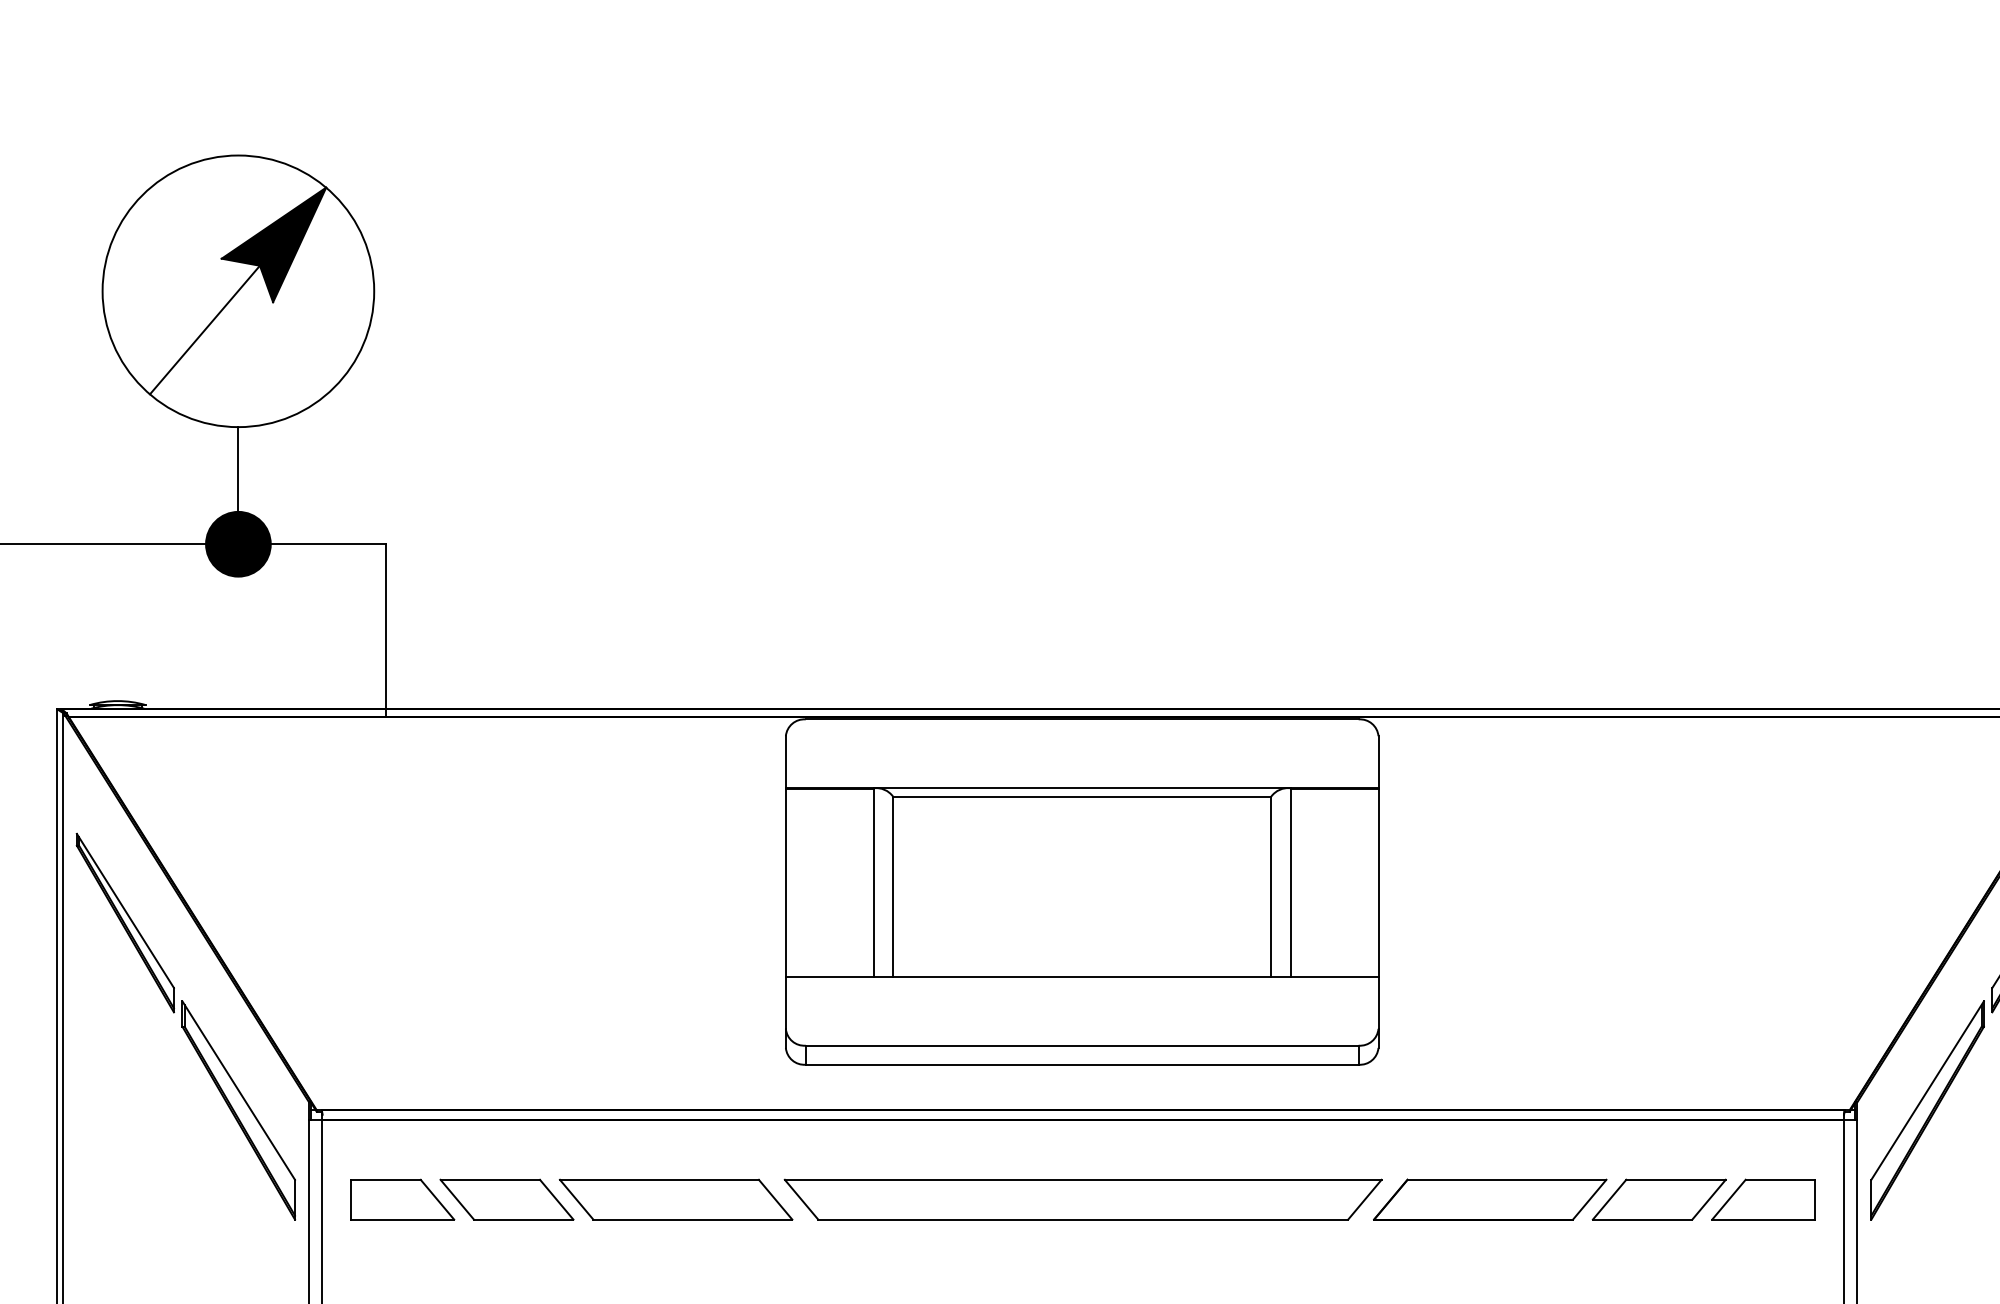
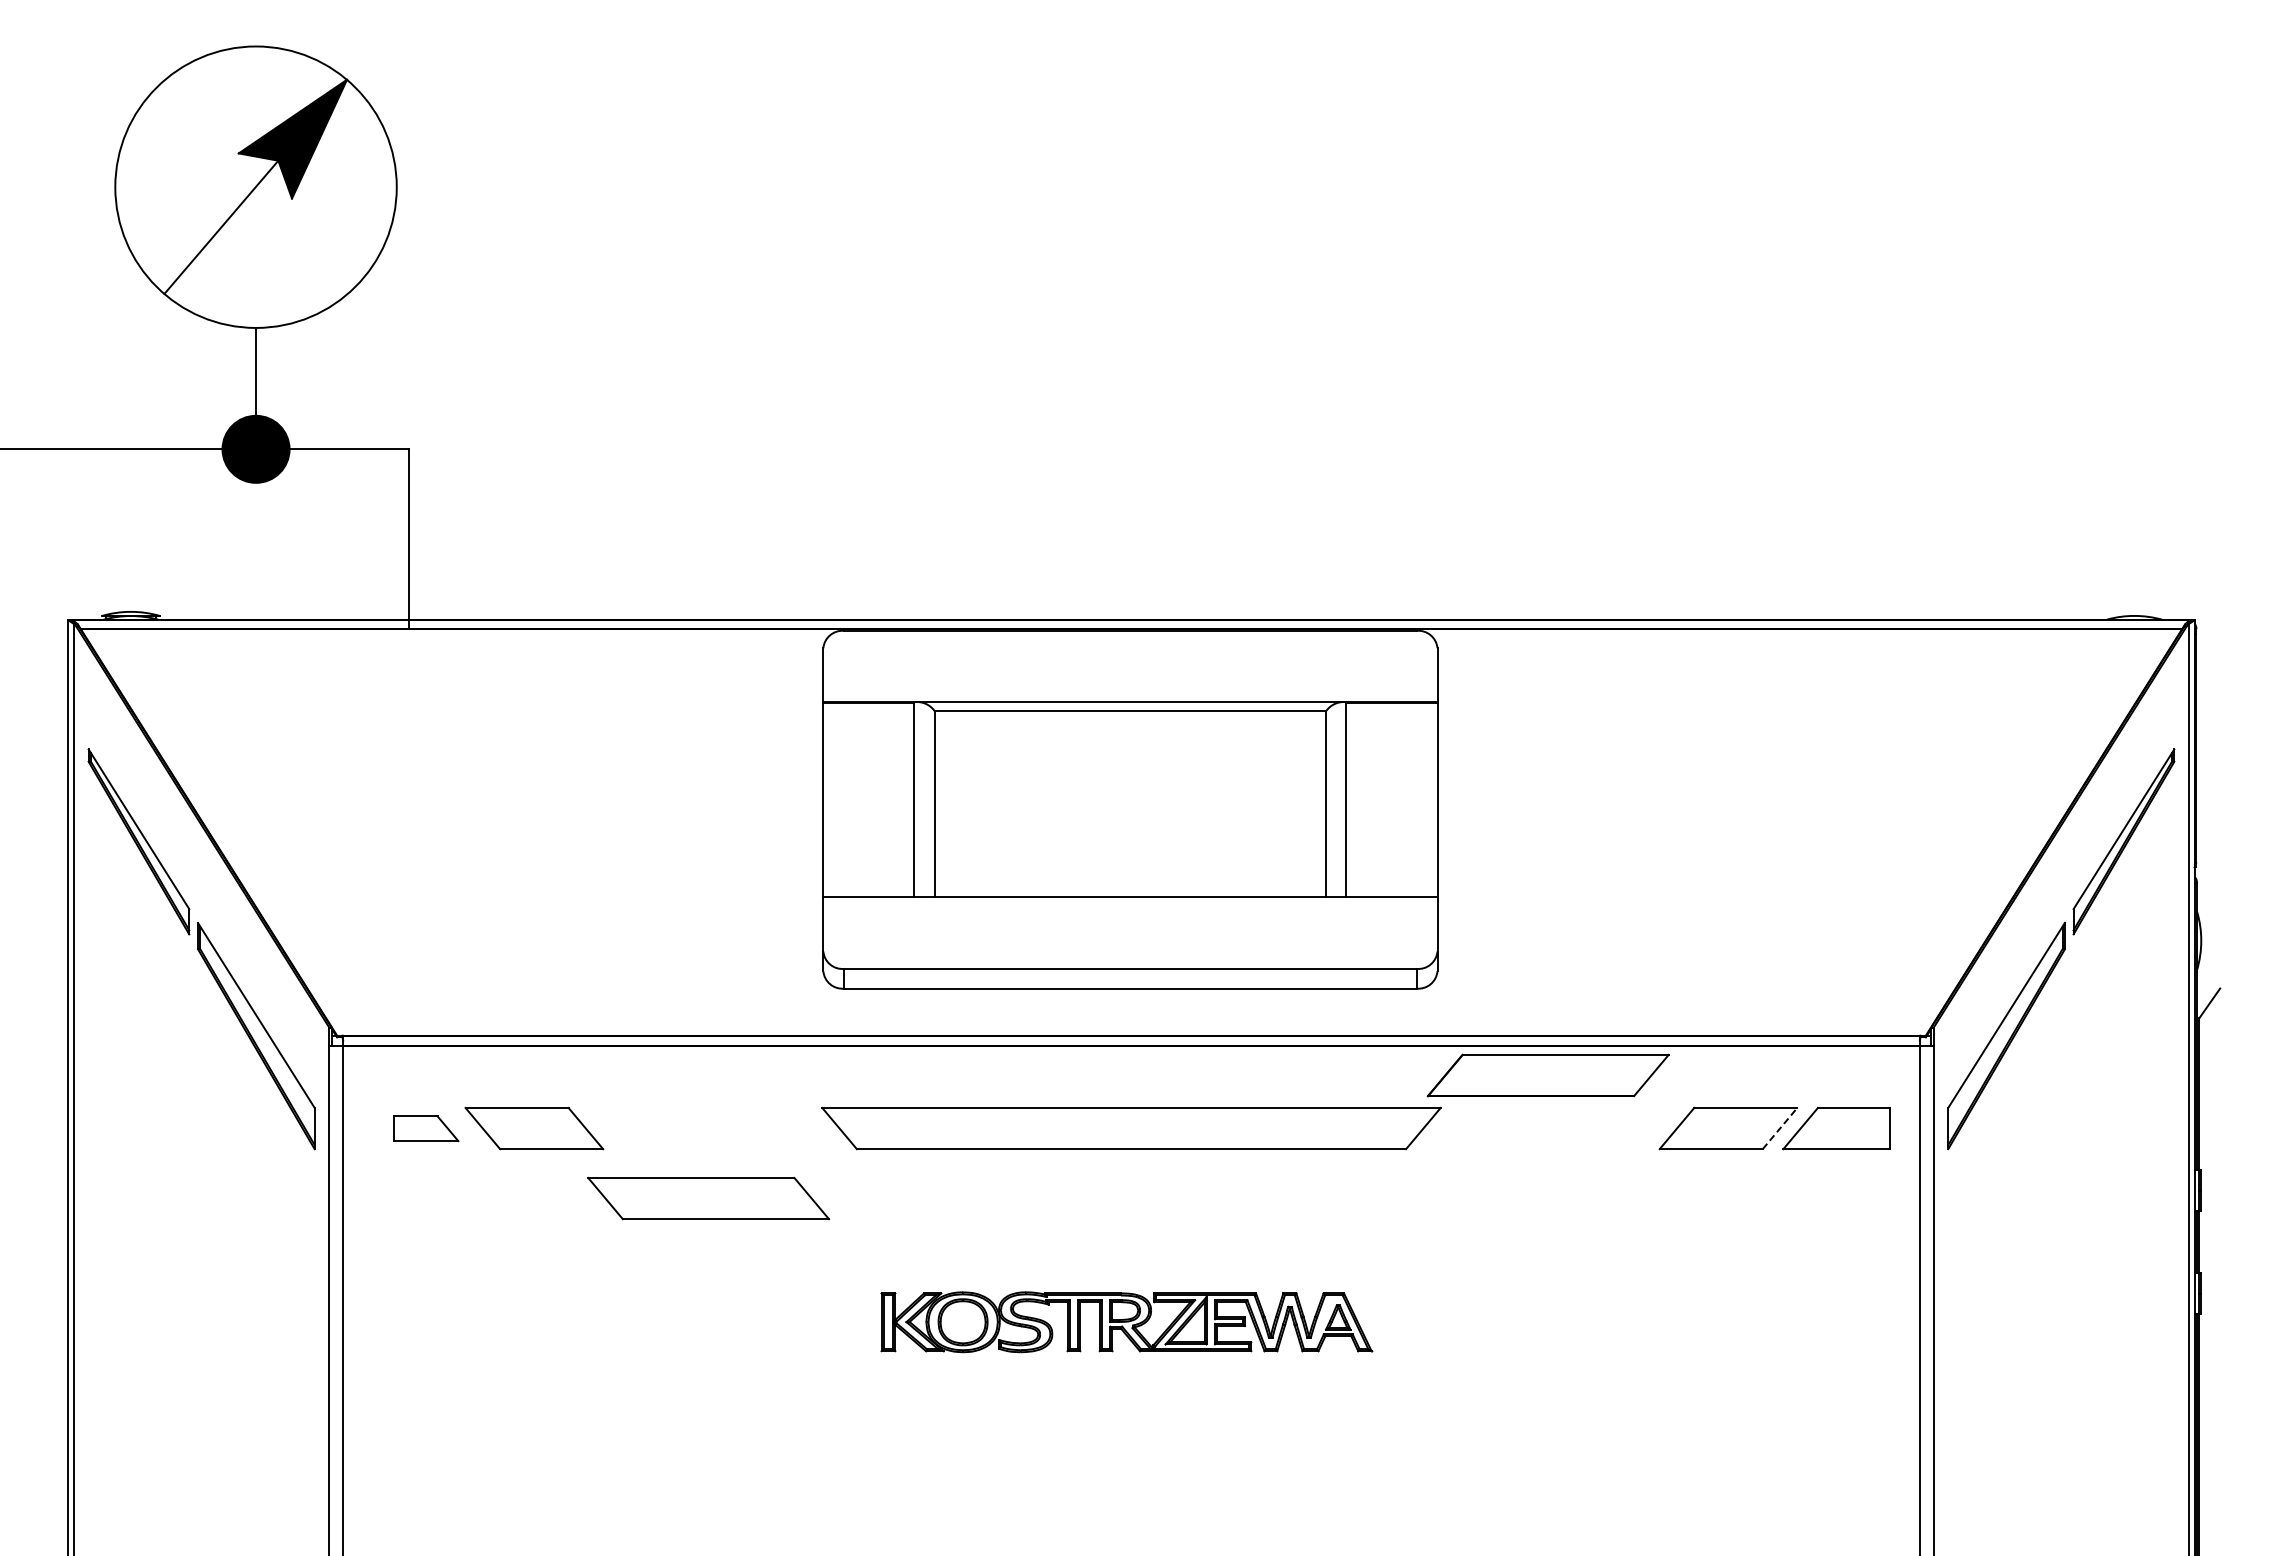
part: (402, 1199) -> (426, 1128), size x0.6
part: (675, 1199) -> (708, 1198), moved
part: (1489, 1199) -> (1547, 1075), moved
line: (1709, 1199) -> (1780, 1128), solid -> dashed

